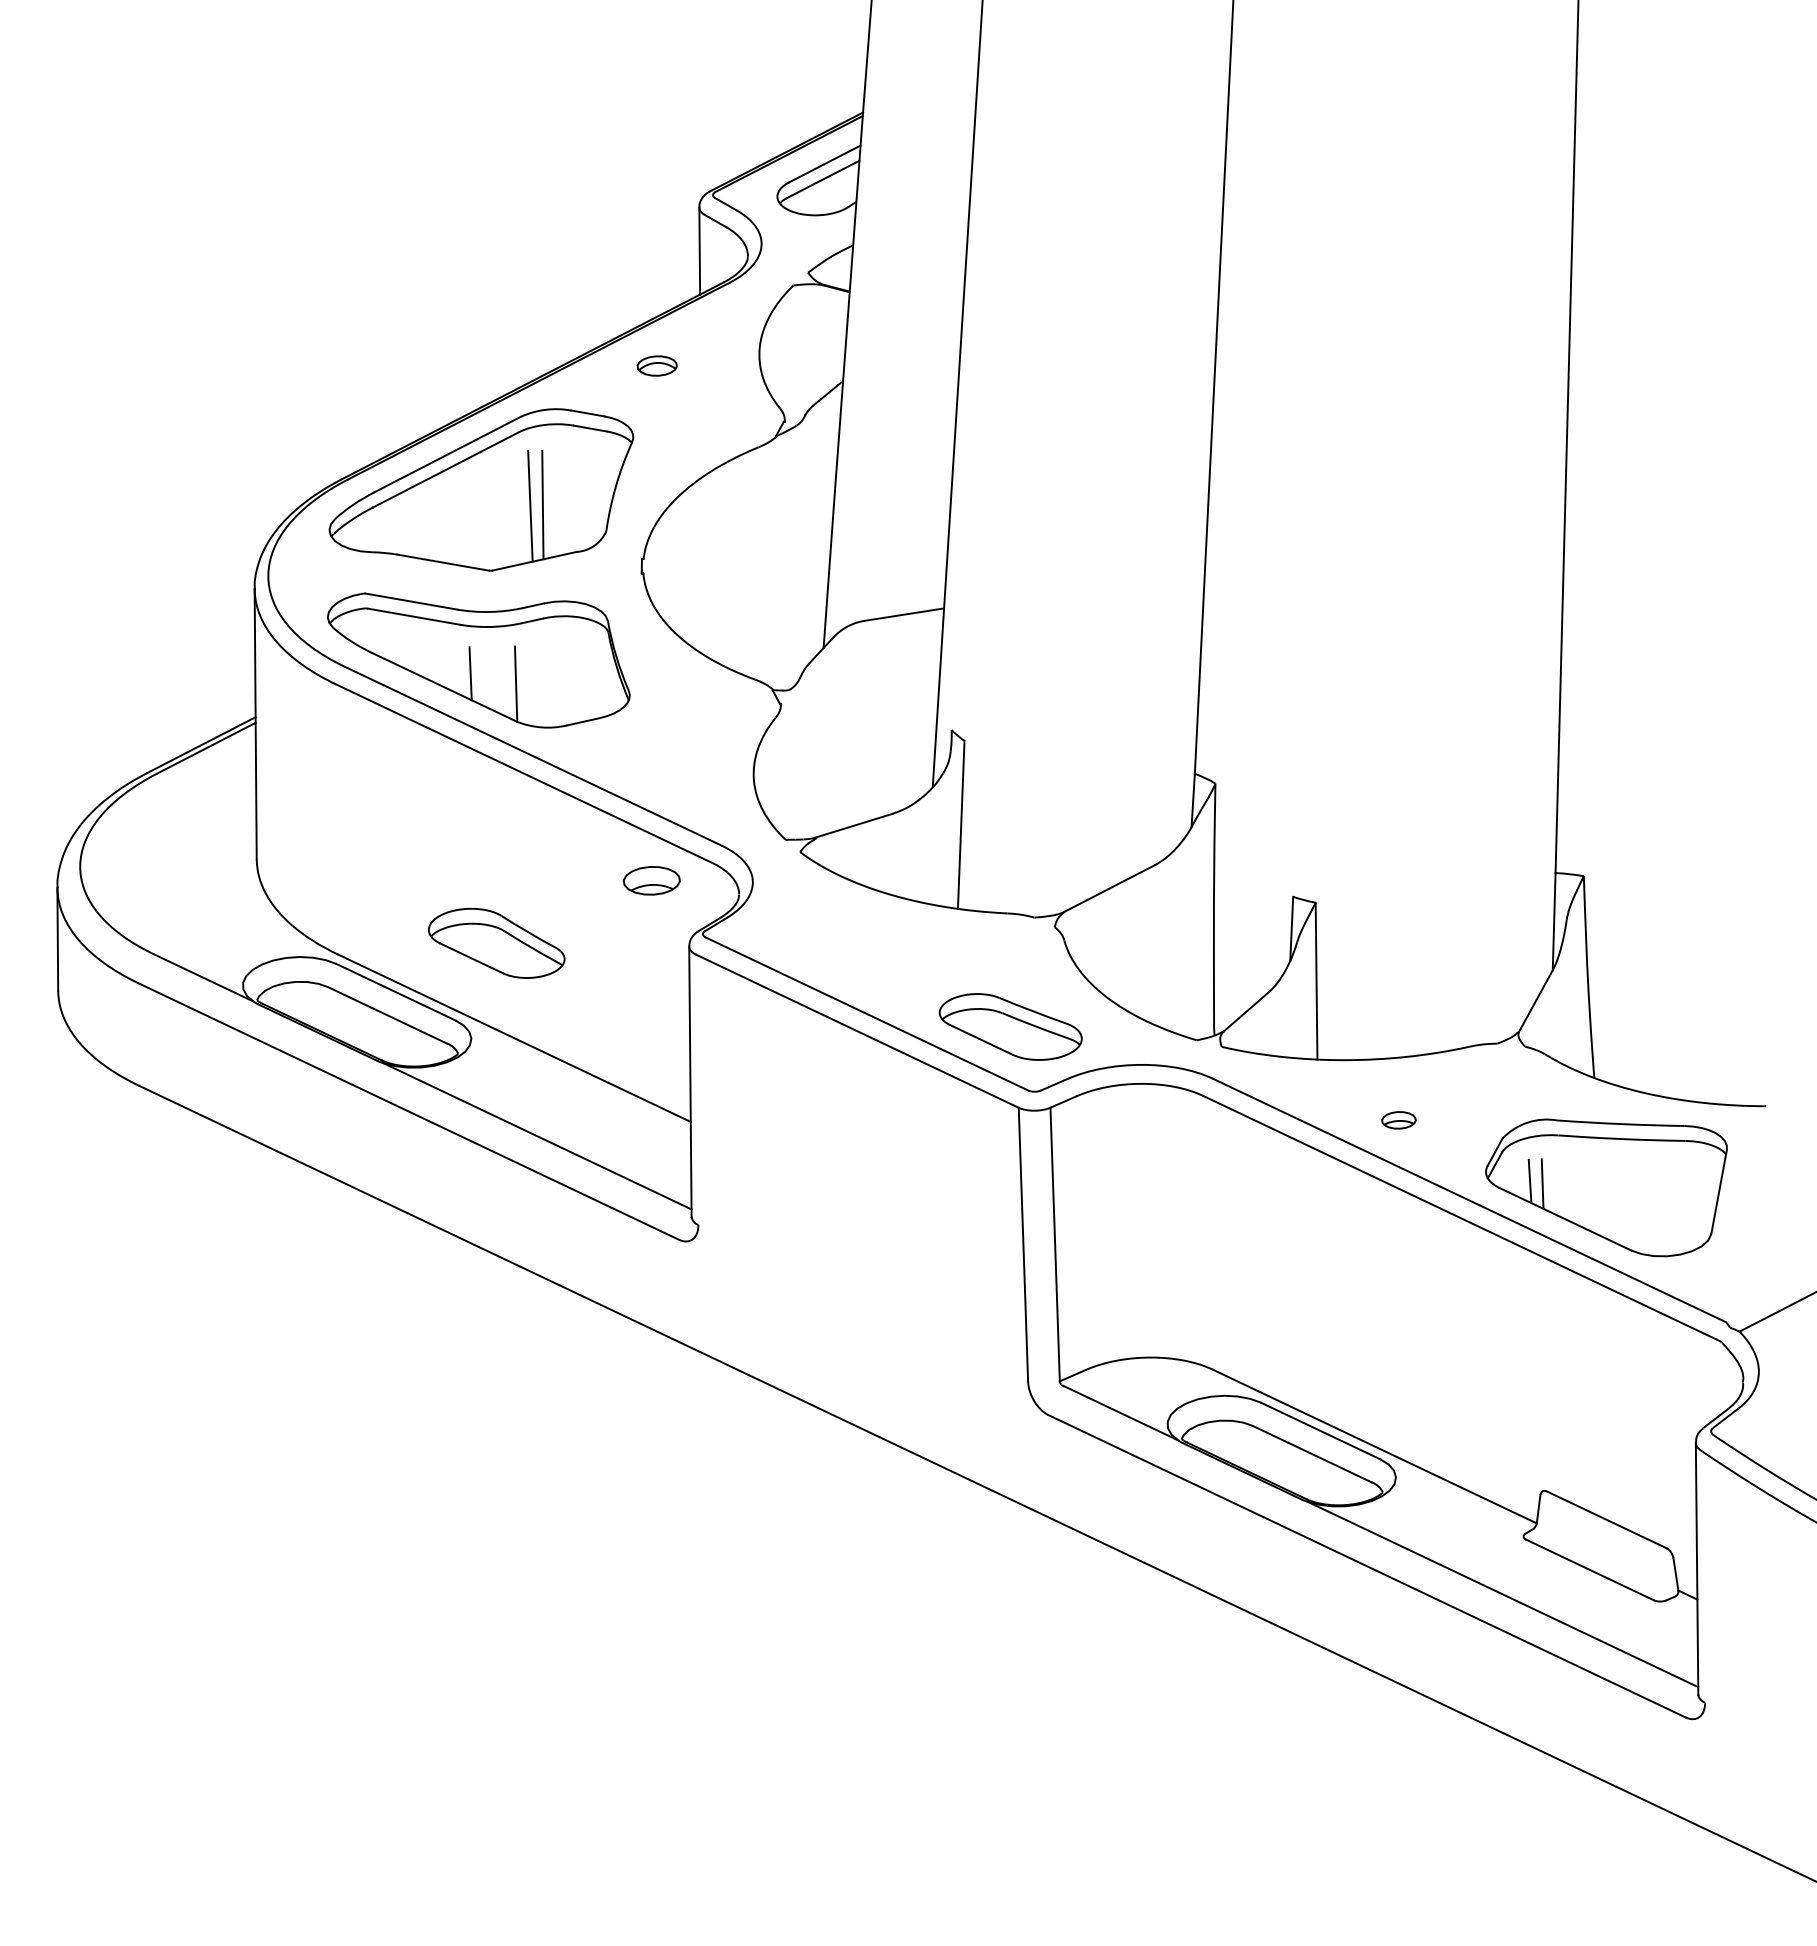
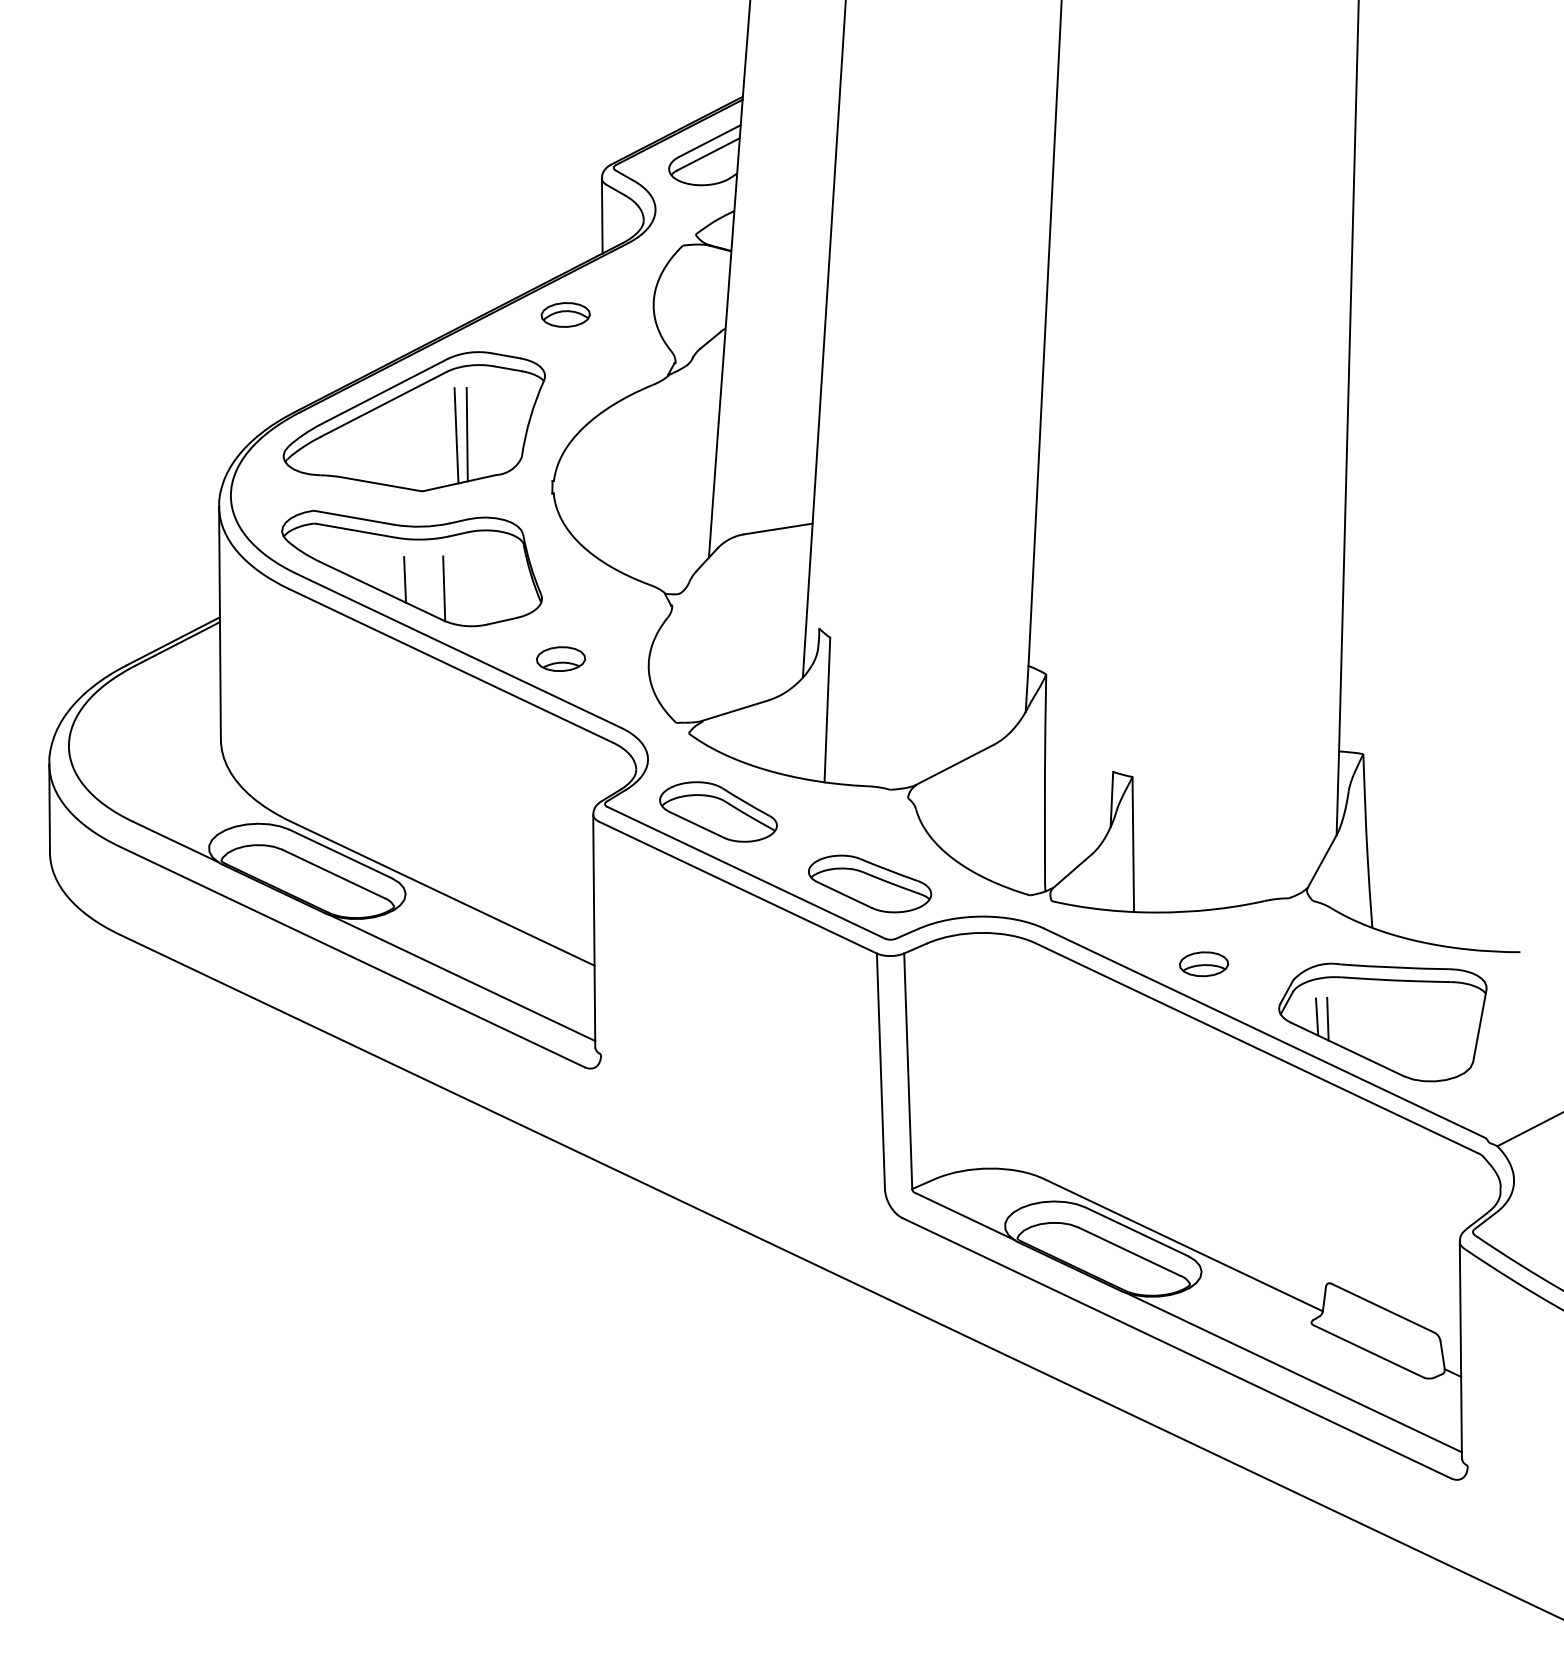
part: (657, 365) -> (565, 314), size x1.43
part: (652, 880) -> (561, 658), moved
part: (496, 942) -> (718, 811), moved
part: (1399, 1120) -> (1204, 964), size x1.67

